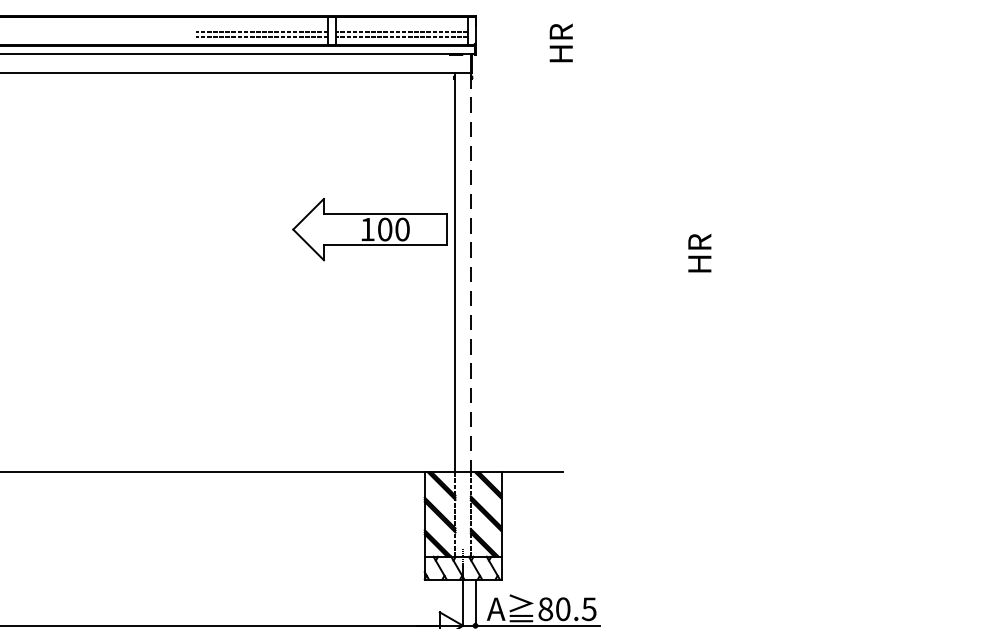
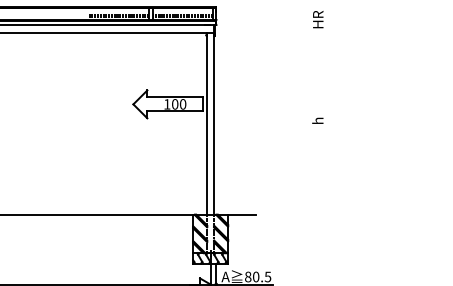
text: (561, 42) -> (318, 19), moved
text: (698, 251) -> (317, 114), HR -> h
line: (471, 273) -> (214, 124), dashed -> solid

